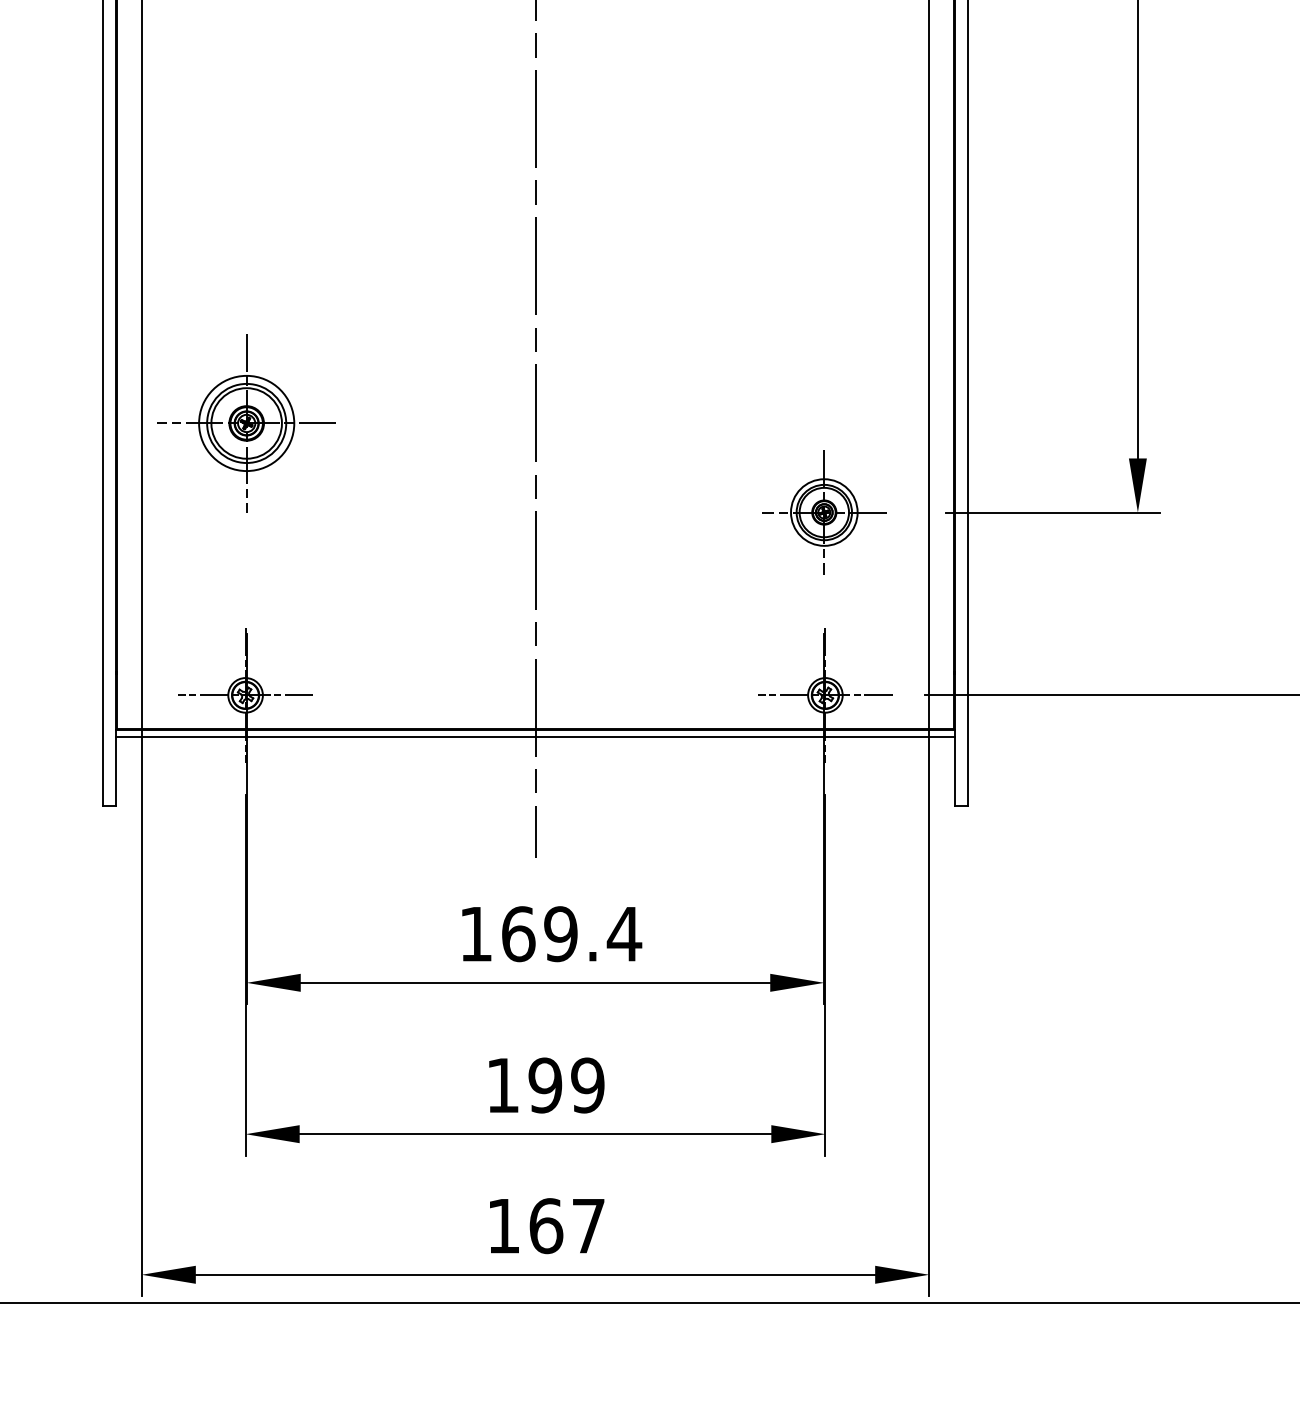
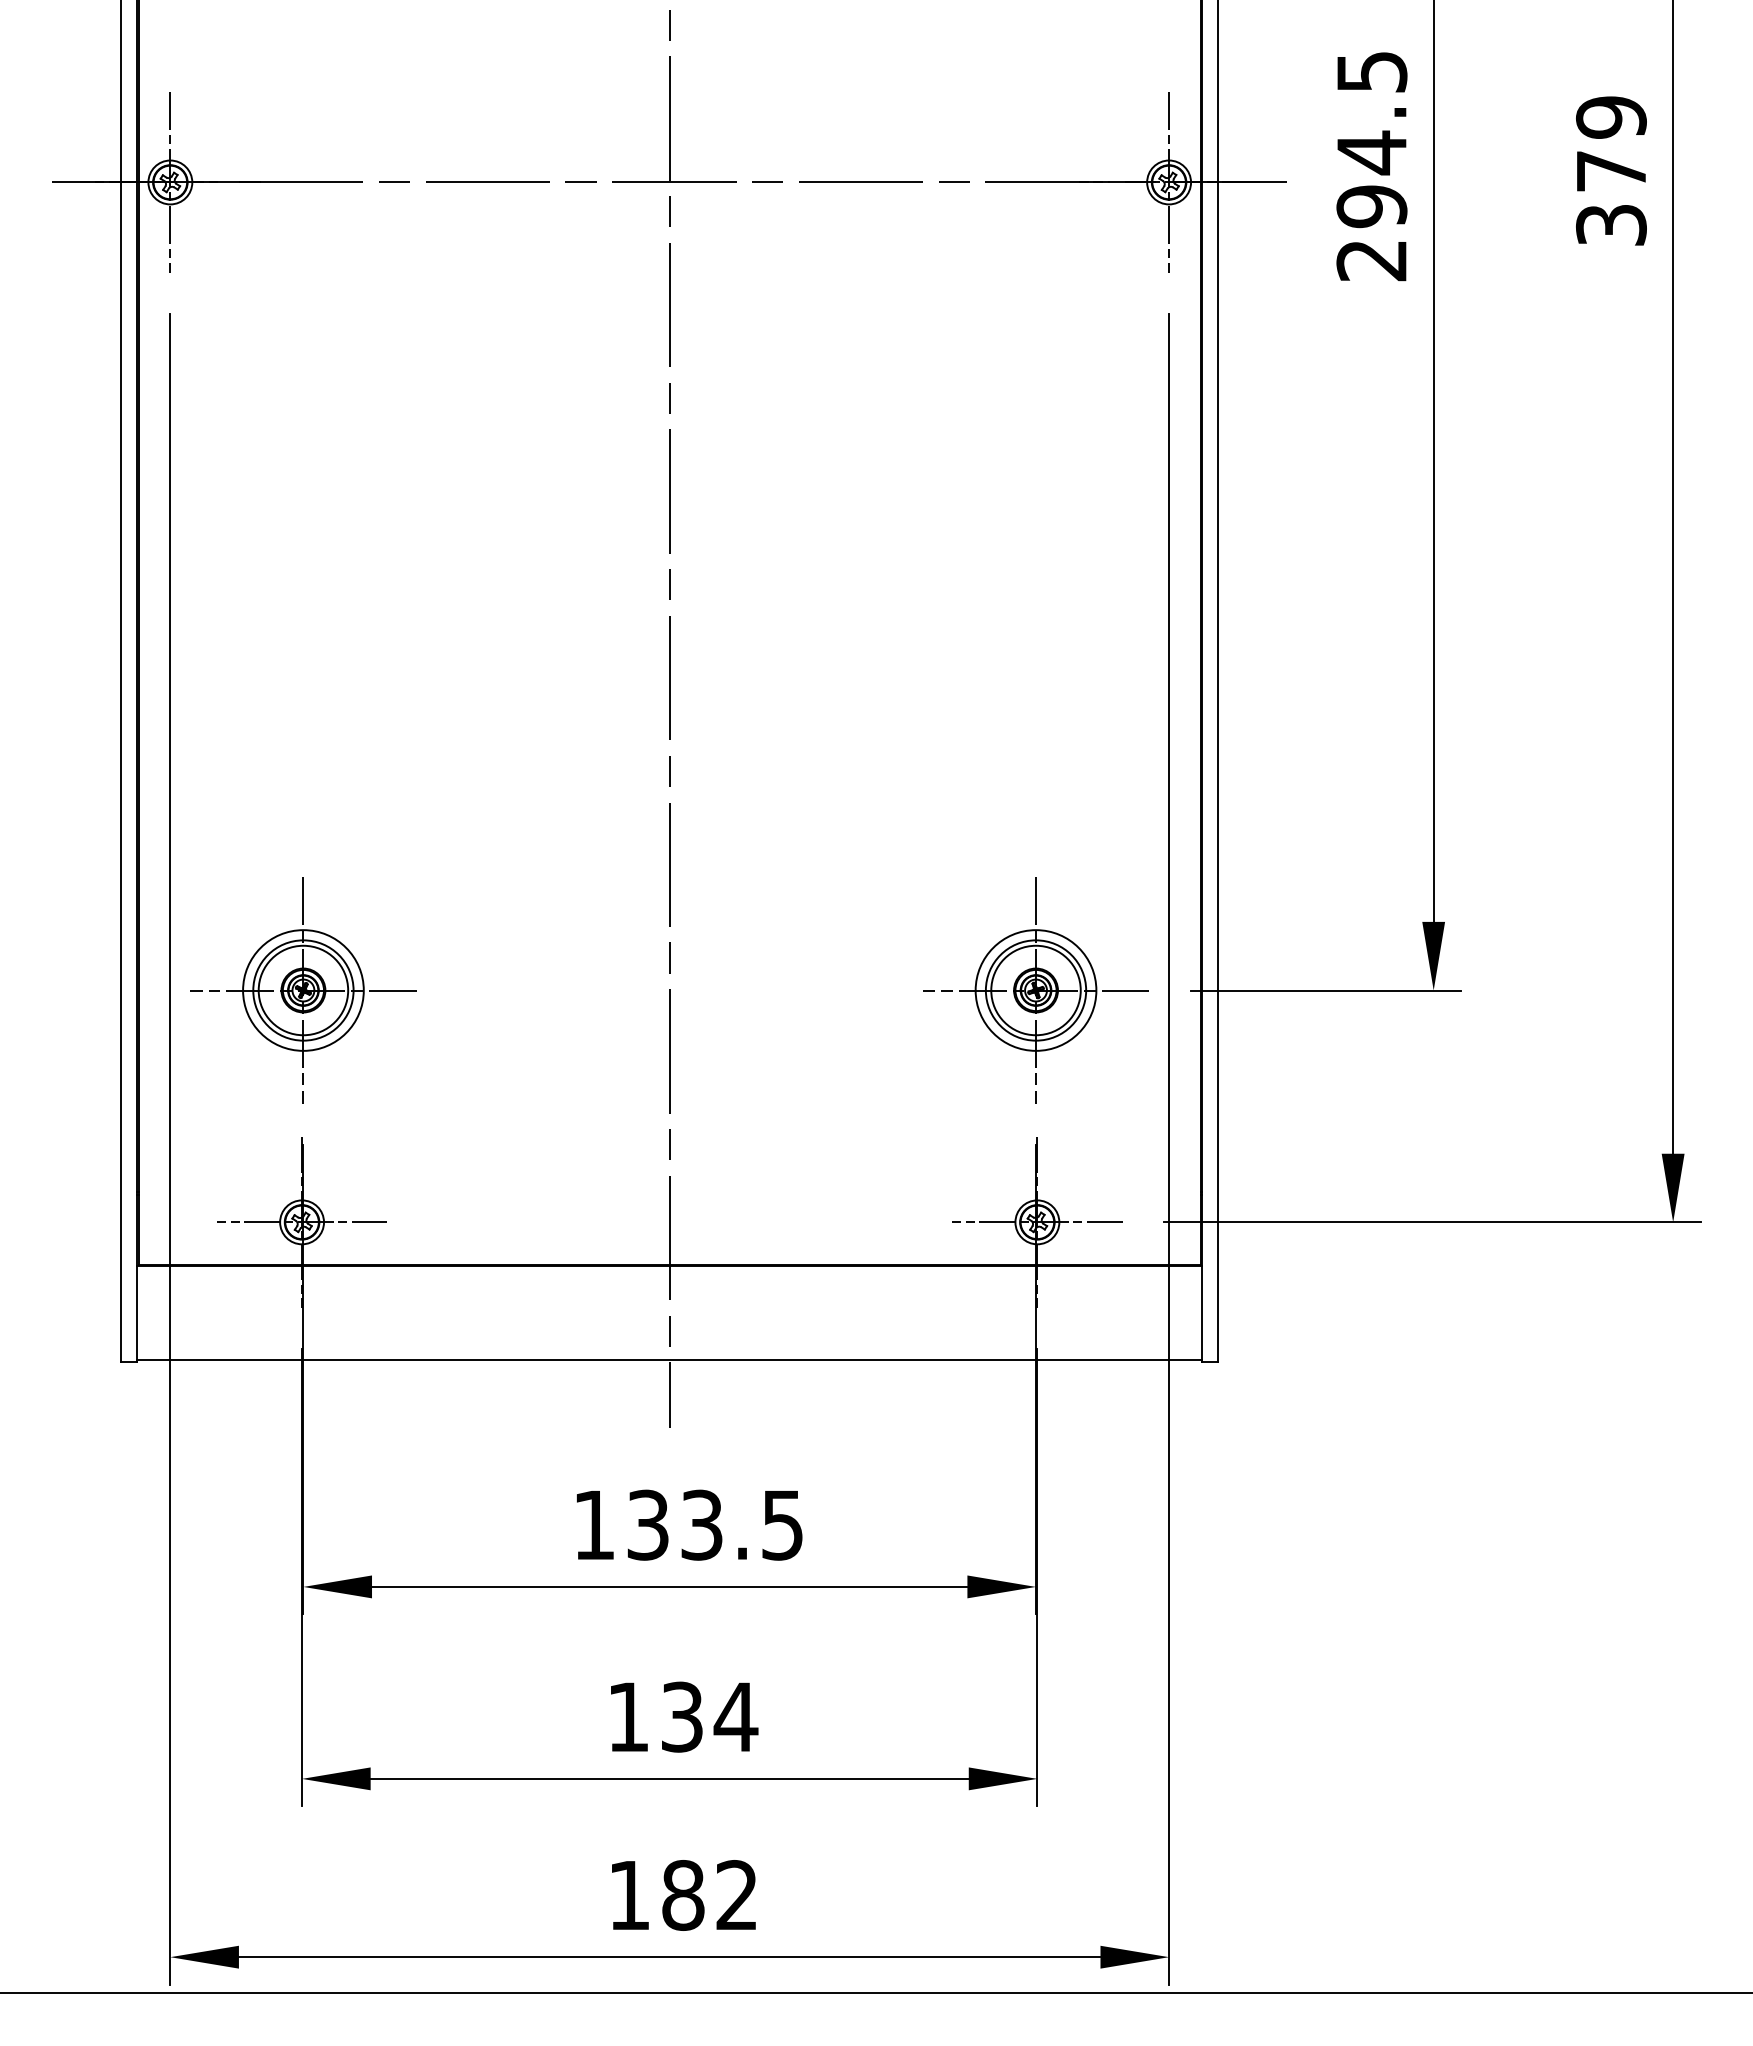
part: (246, 423) -> (303, 990), moved
part: (823, 512) -> (1035, 990), size x1.43
line: (535, 736) -> (669, 1359), moved
text: (572, 933) -> (716, 1524), 169.4 -> 133.5
text: (566, 1085) -> (709, 1716), 199 -> 134
text: (566, 1226) -> (709, 1895), 167 -> 182

